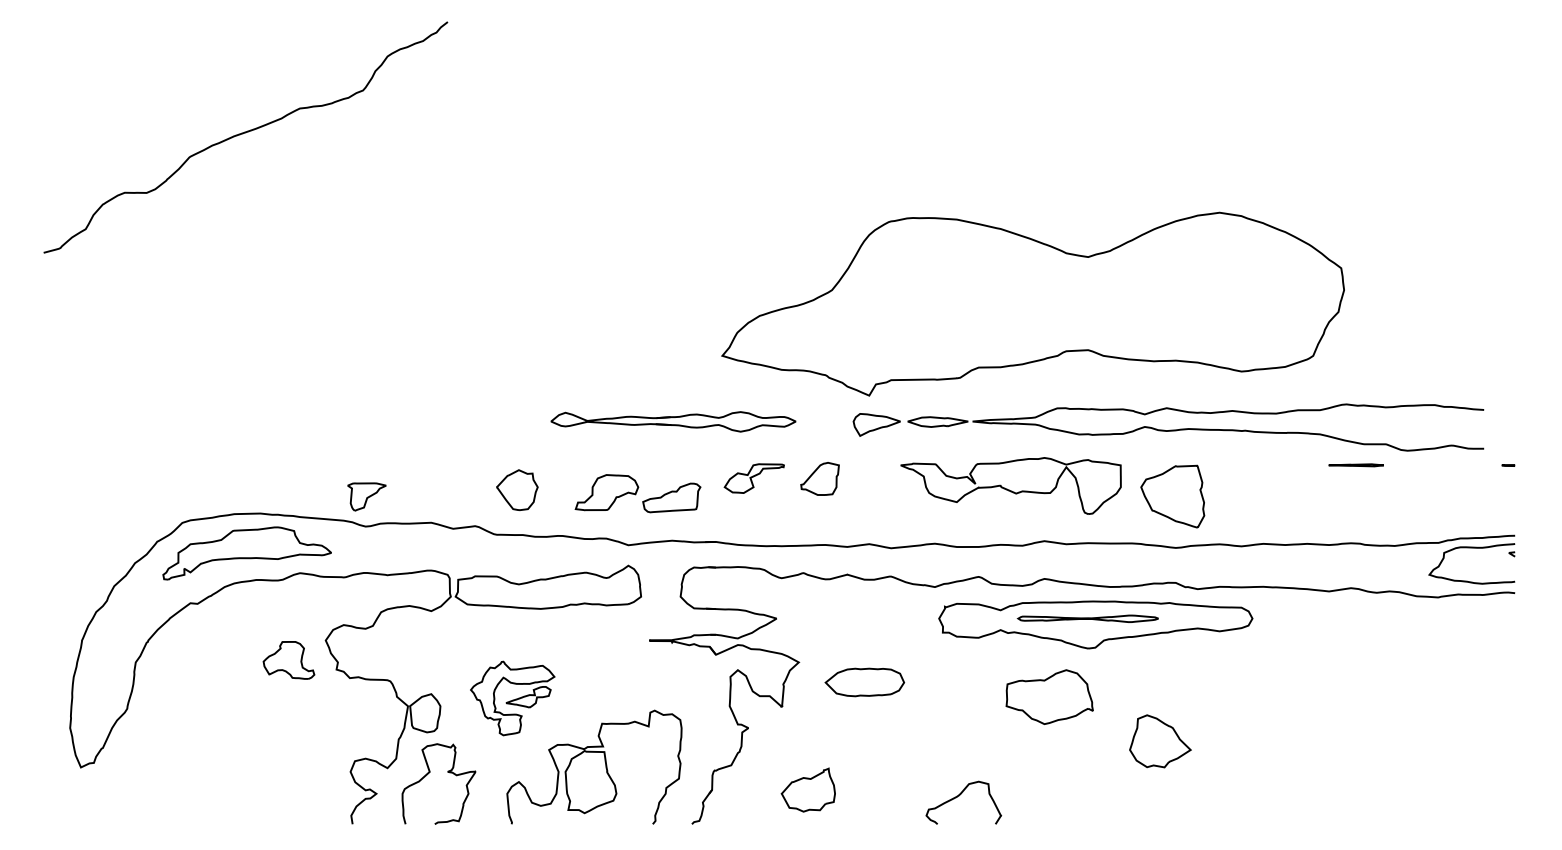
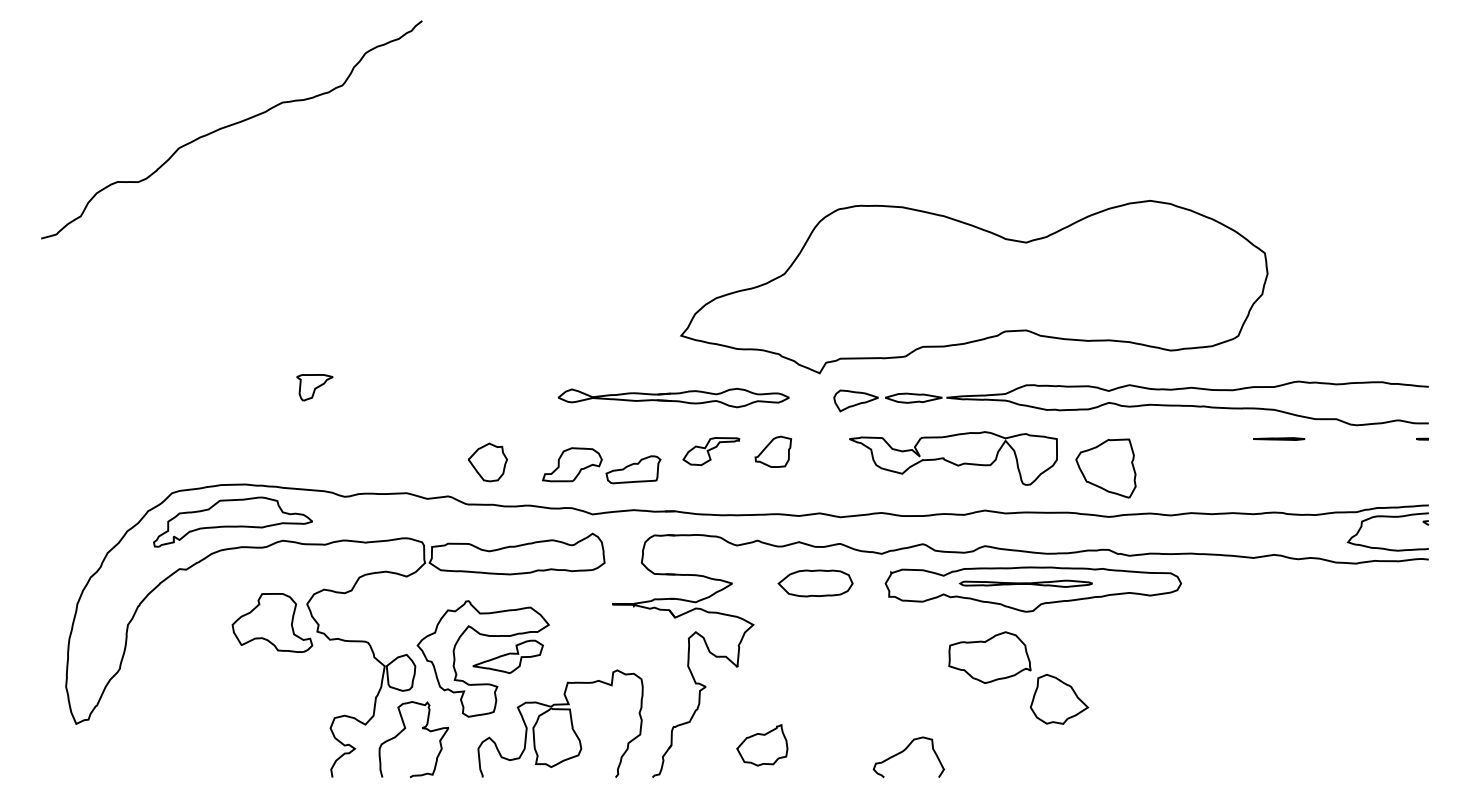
part: (673, 421) -> (673, 397), moved
part: (1168, 427) -> (1131, 403), moved
part: (366, 496) -> (314, 387), moved
part: (288, 660) -> (272, 623), size x1.67
part: (864, 682) -> (815, 583), moved
part: (512, 698) -> (483, 658), size x1.67
part: (1160, 741) -> (1059, 699), moved

